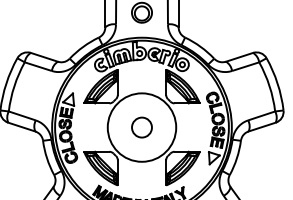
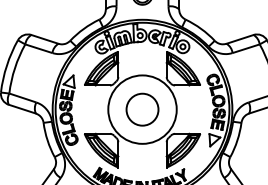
circle: (141, 127) -> (142, 109), size x1.6

